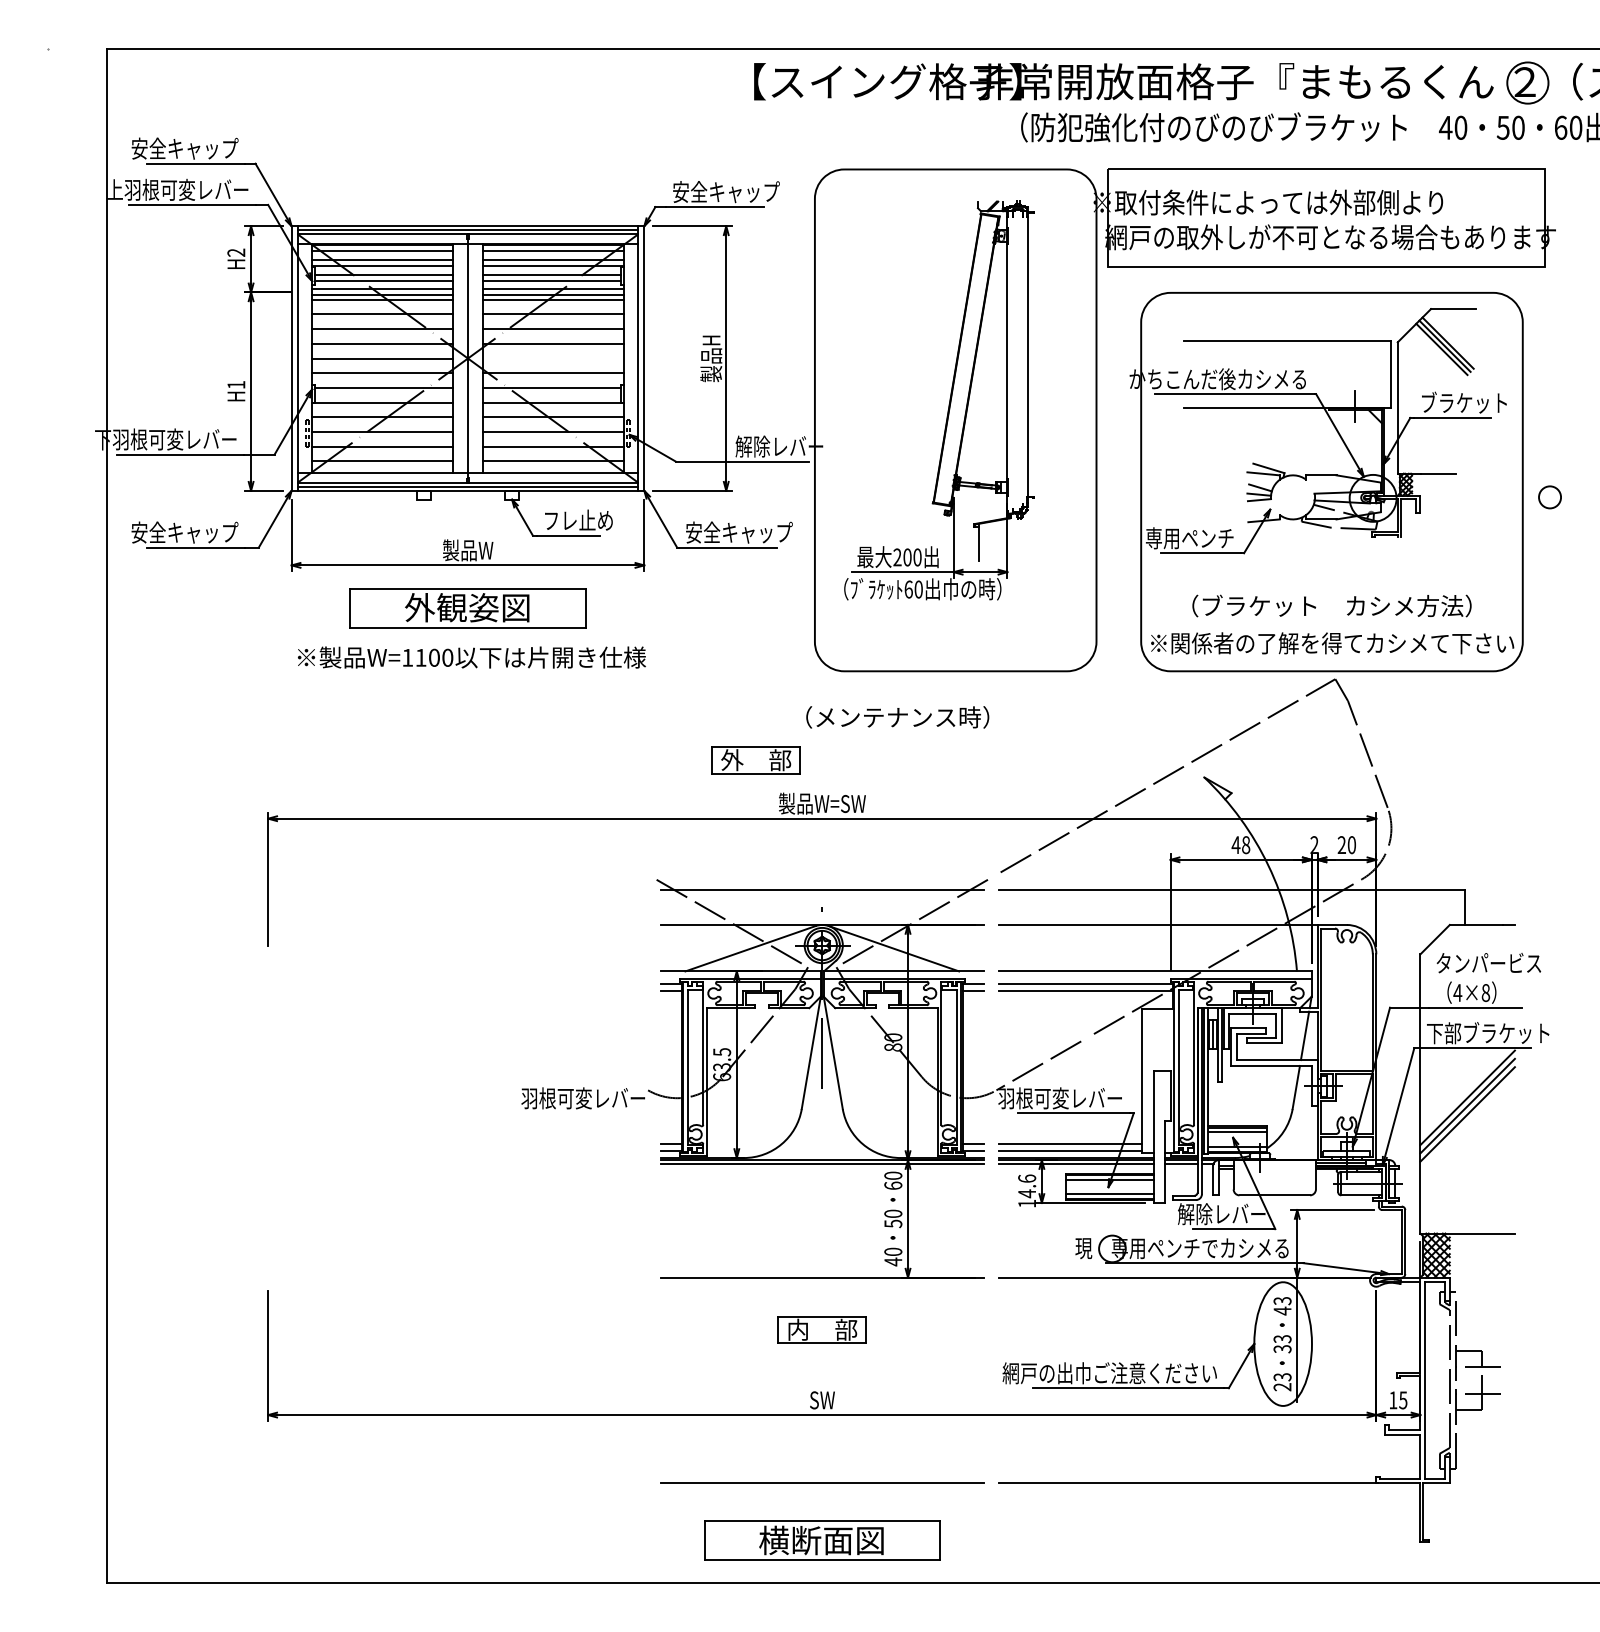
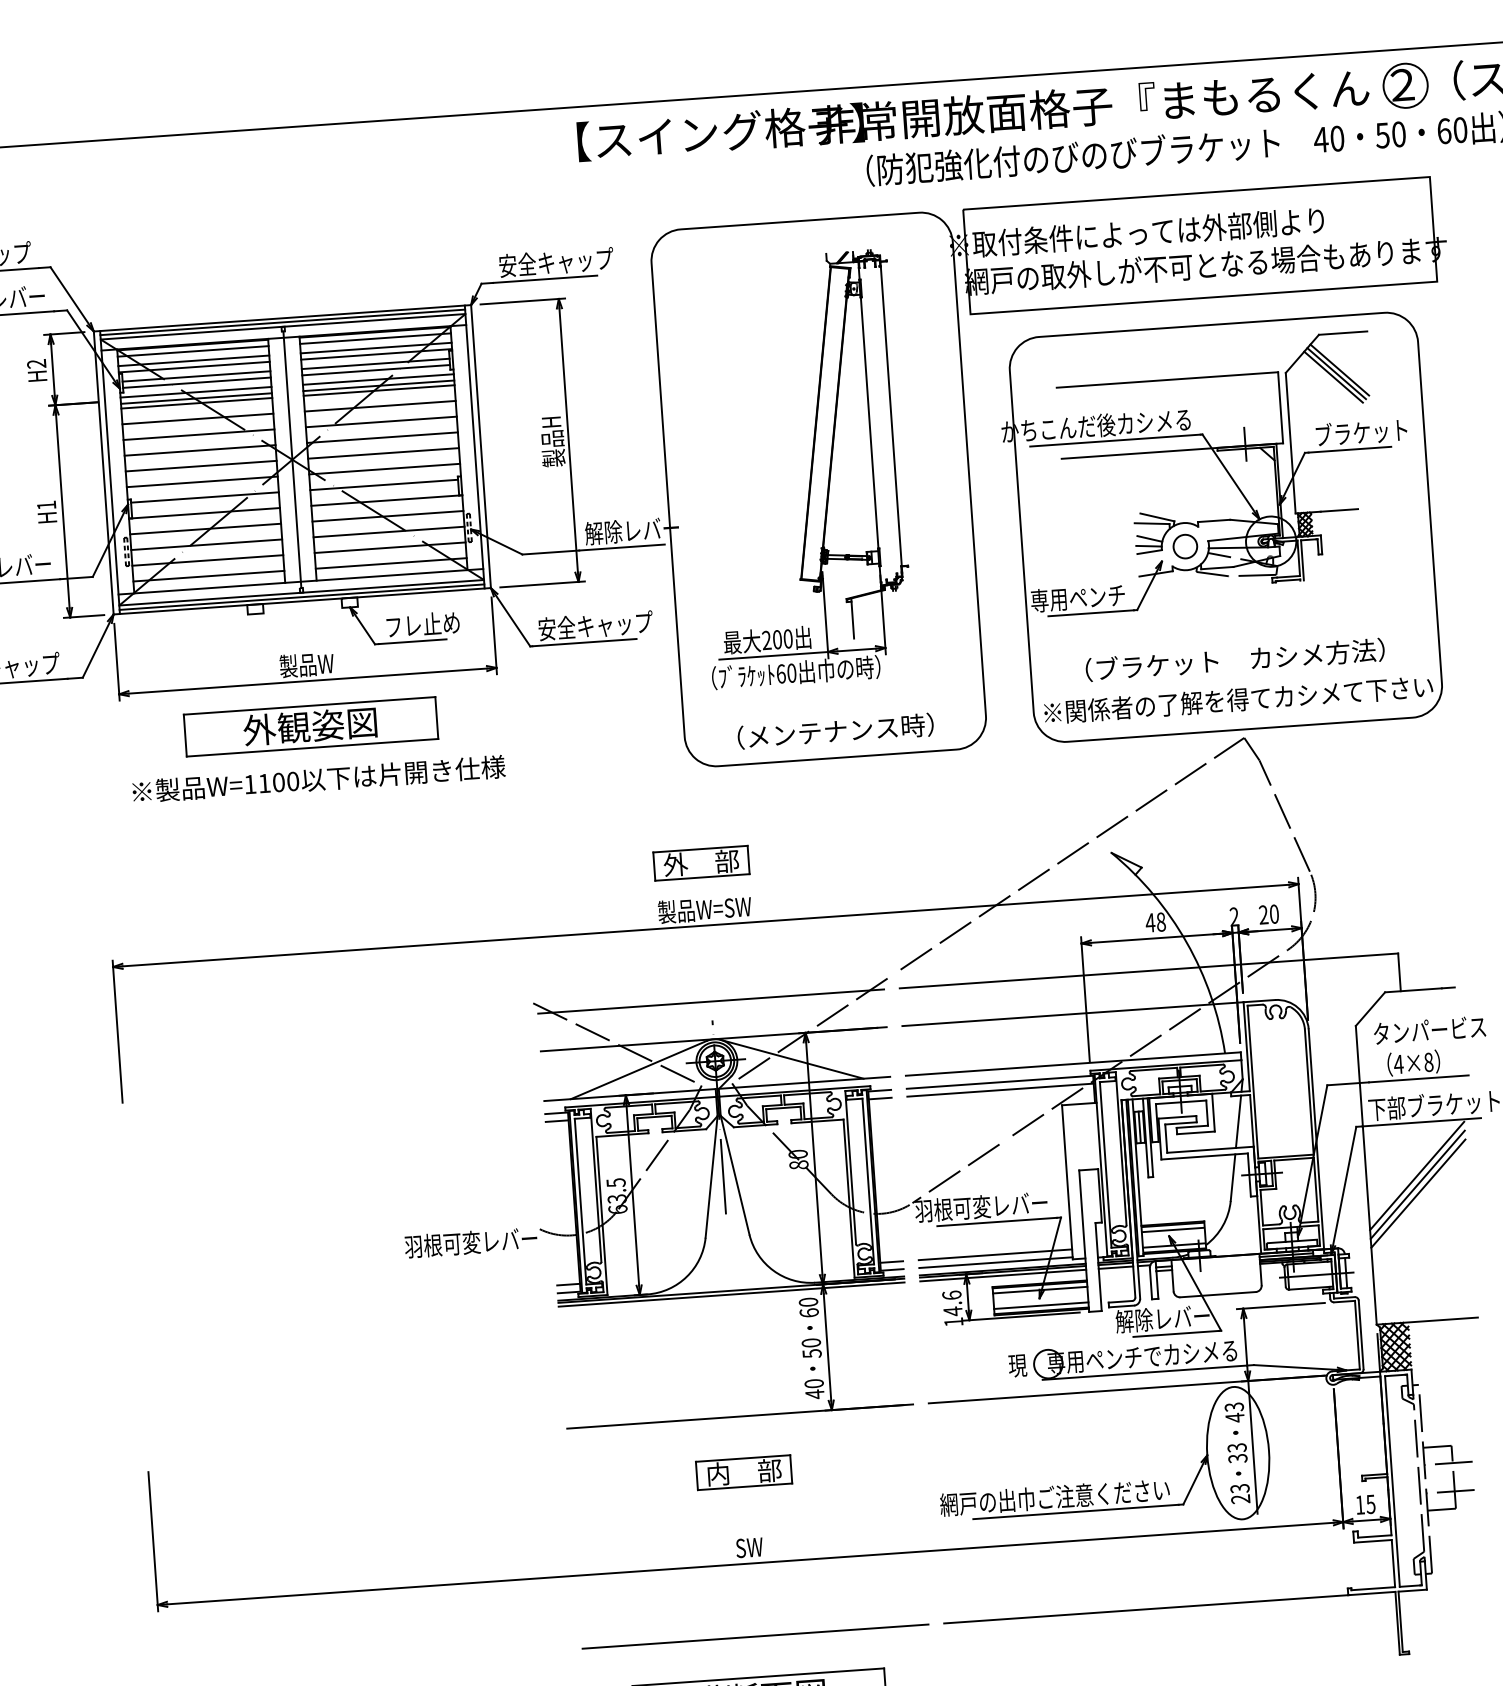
line: (552, 358) -> (382, 453), added
circle: (1549, 497) -> (1184, 546), moved
text: (897, 717) -> (835, 731), moved
part: (755, 760) -> (700, 863), moved

